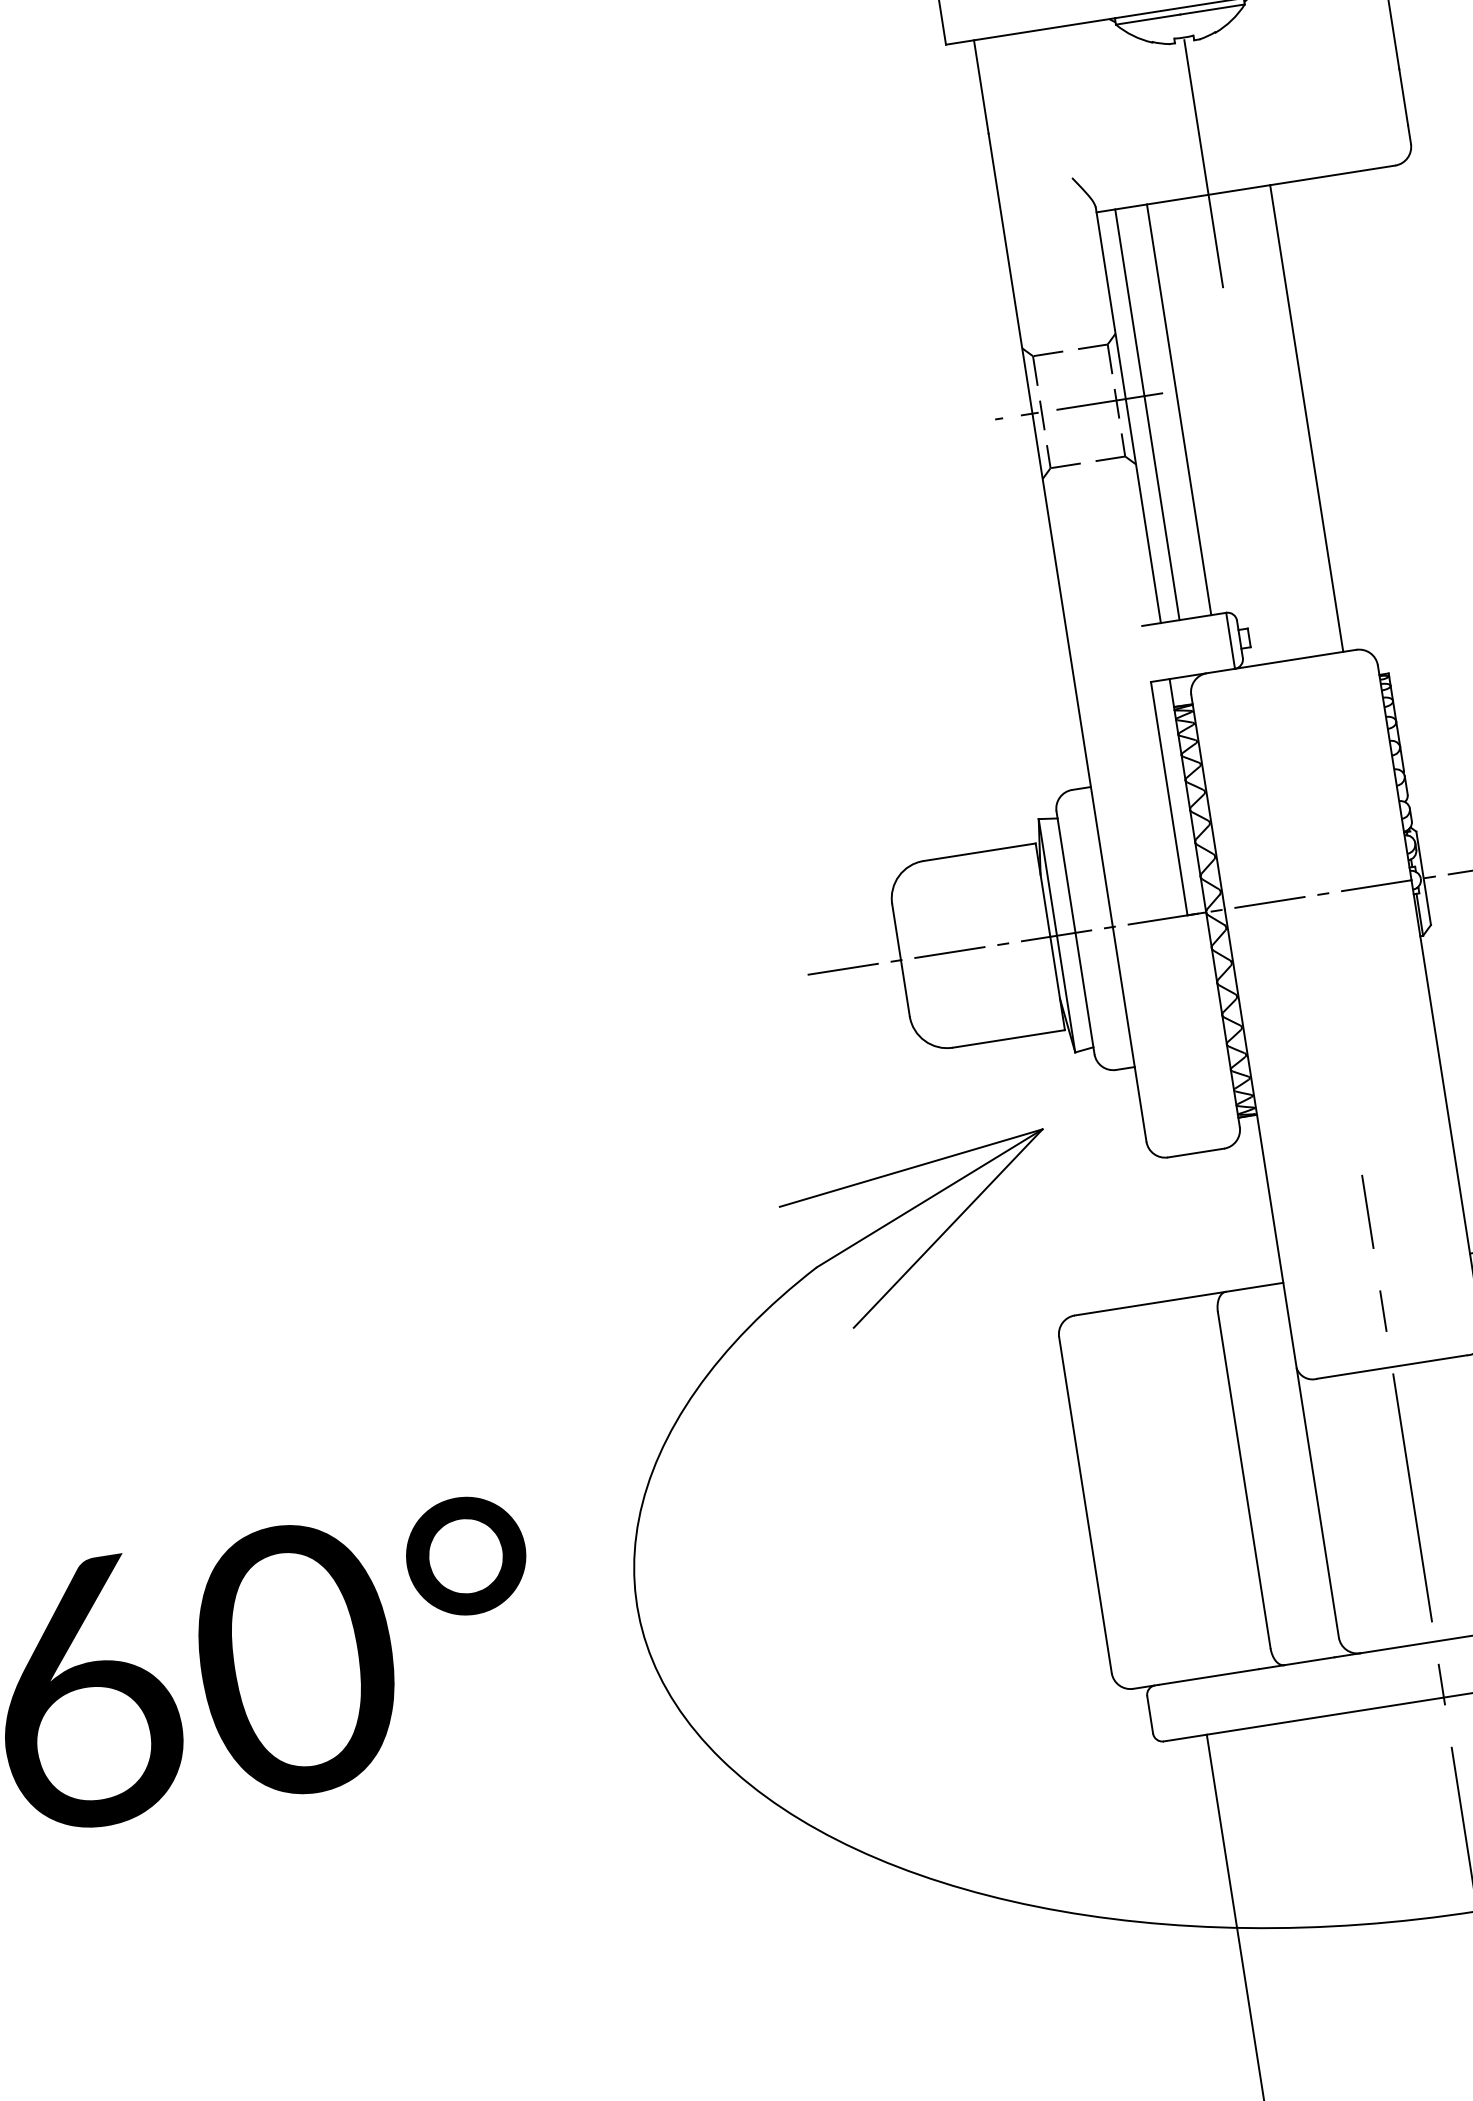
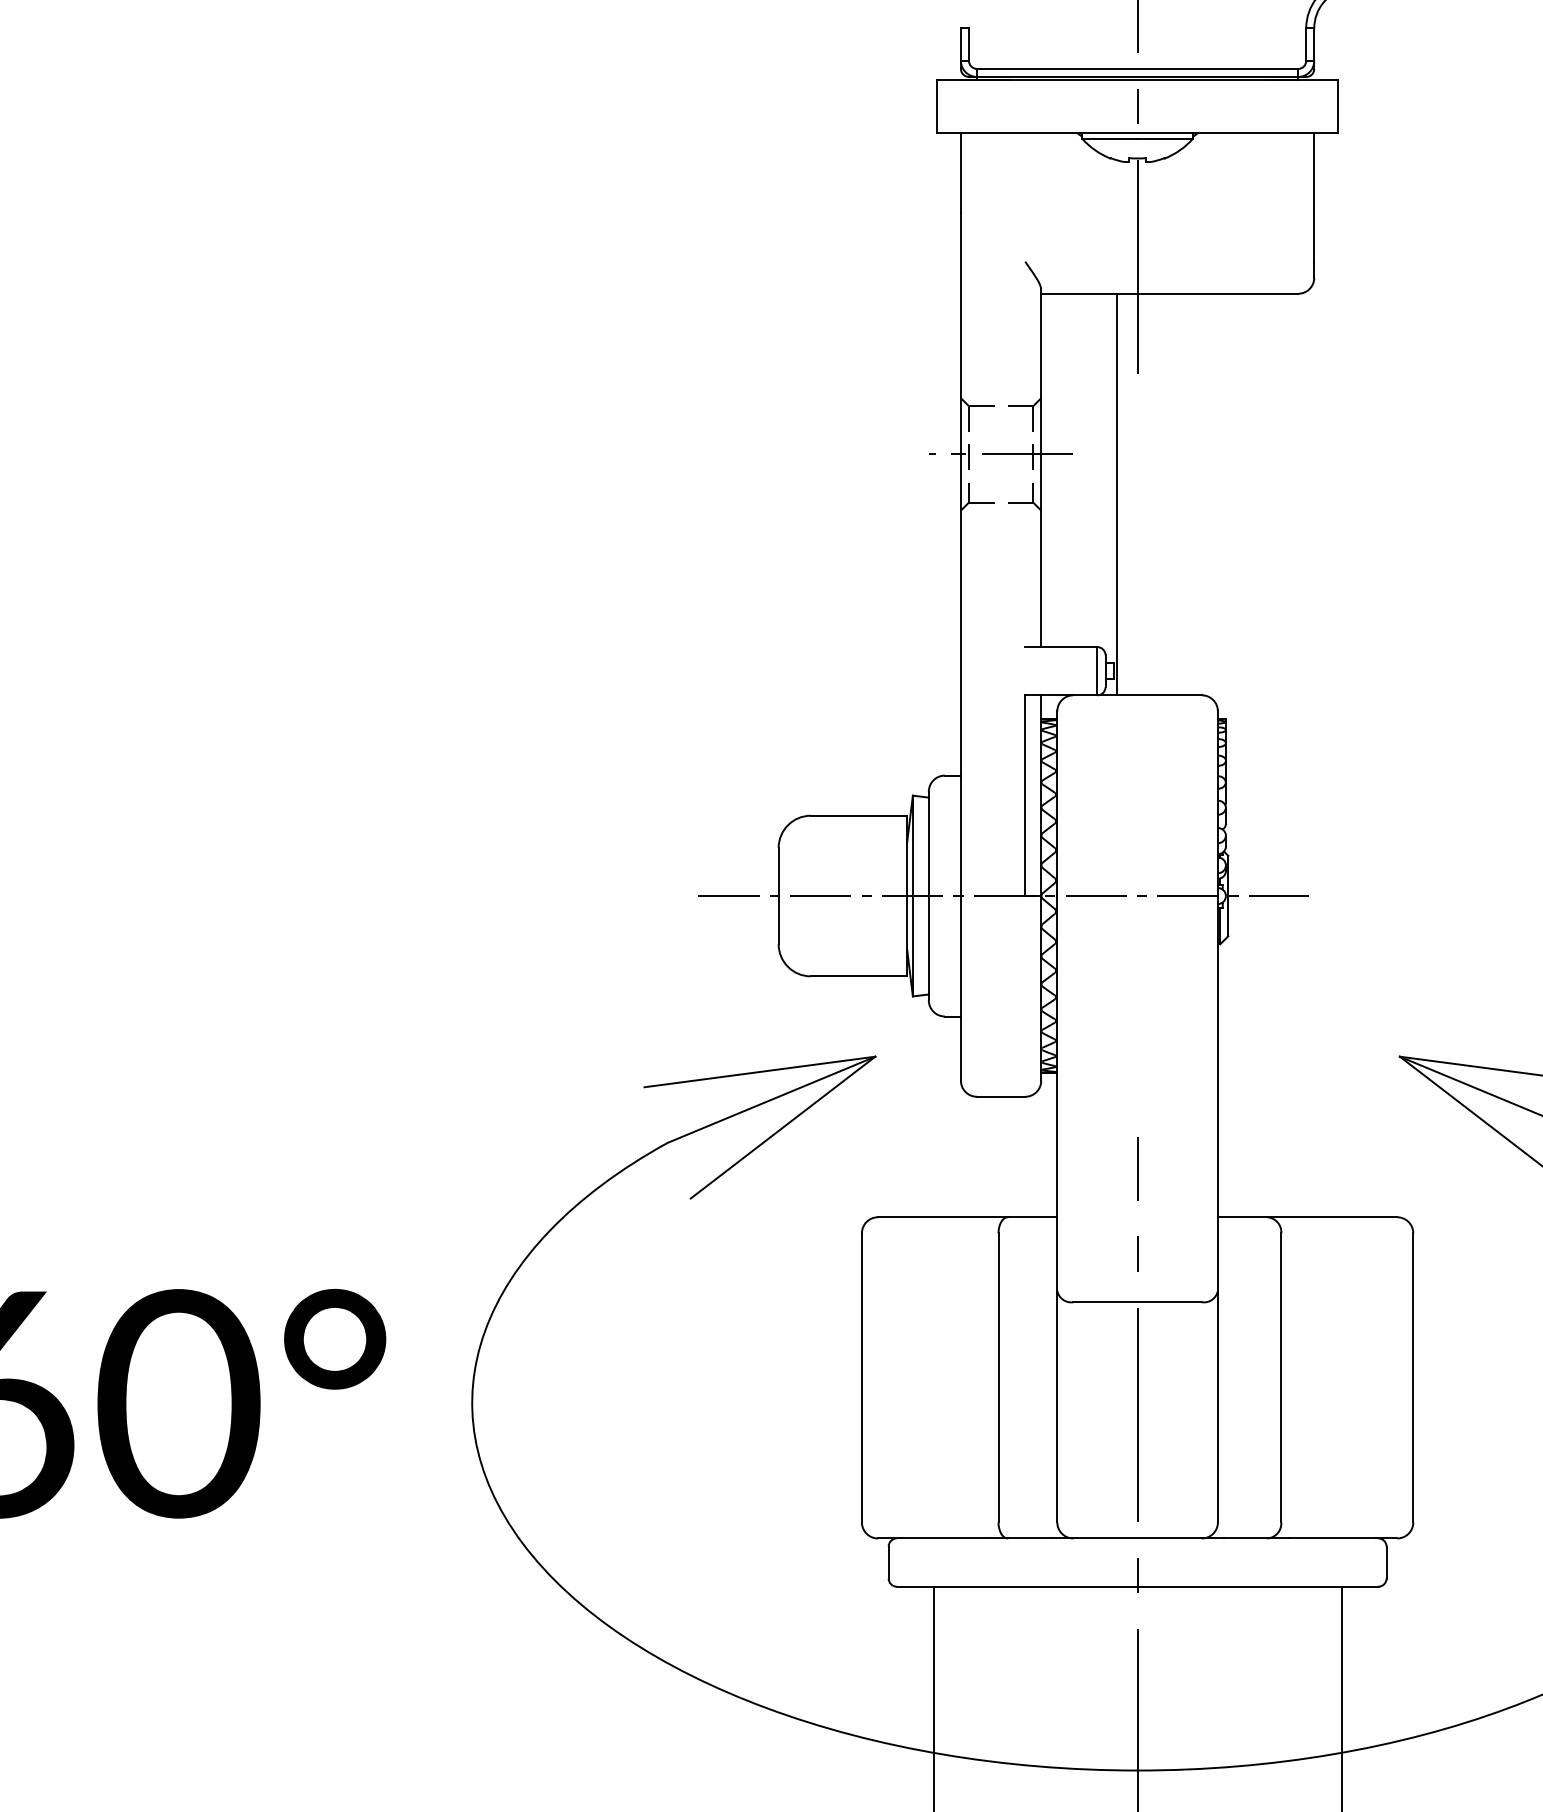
line: (1179, 409) -> (1084, 470), removed
line: (1147, 414) -> (1057, 470), removed
line: (1306, 418) -> (1116, 494), moved

